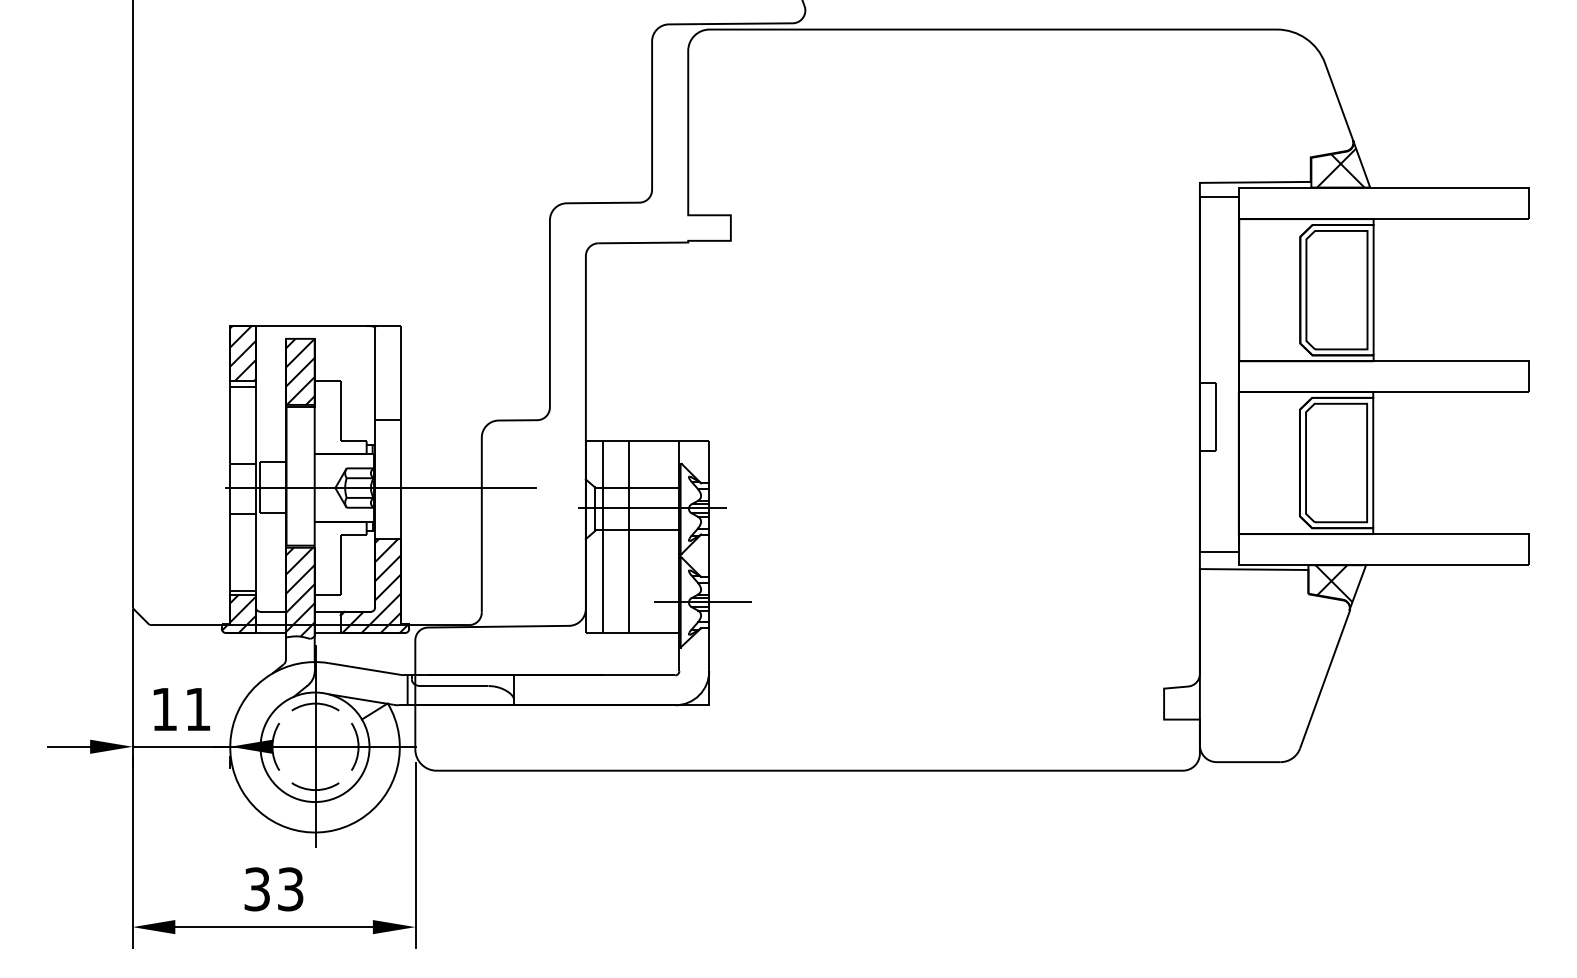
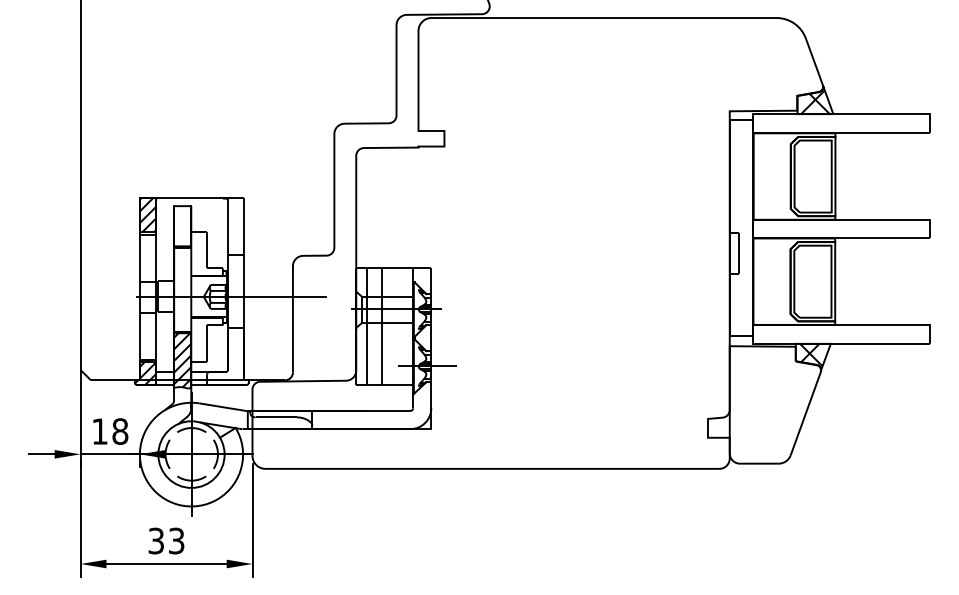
hatch: (300, 372) -> (182, 226), removed
hatch: (374, 585) -> (227, 356), removed
text: (198, 709) -> (120, 431), 11 -> 18

